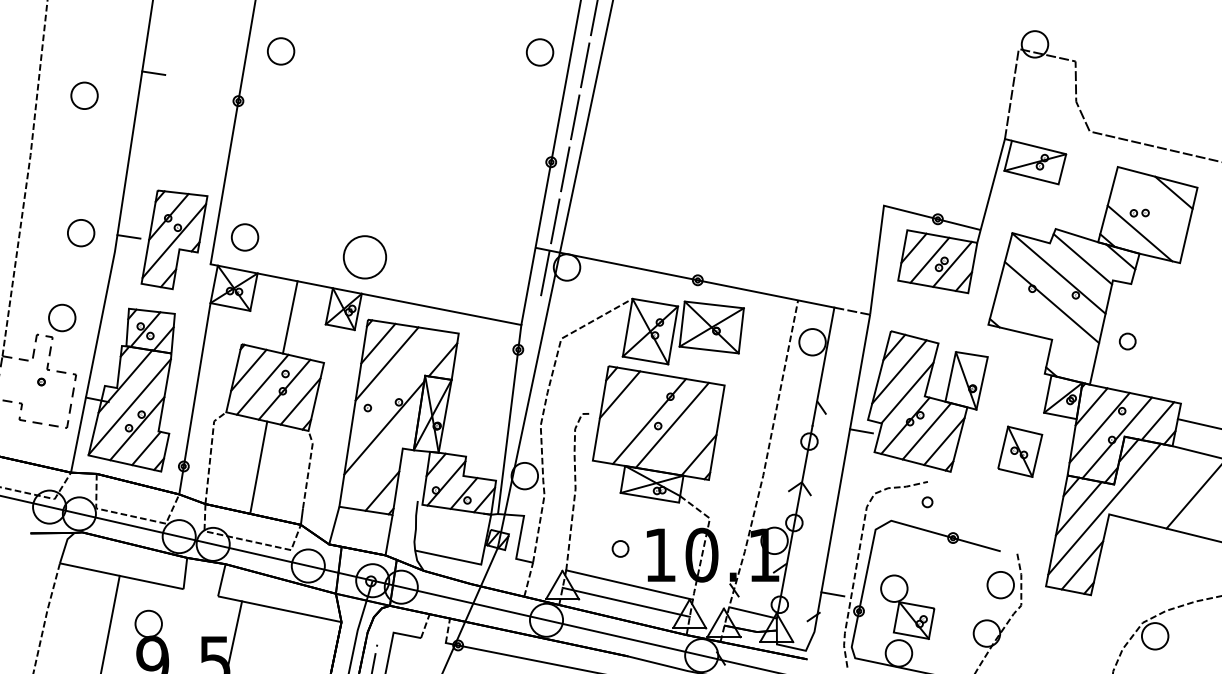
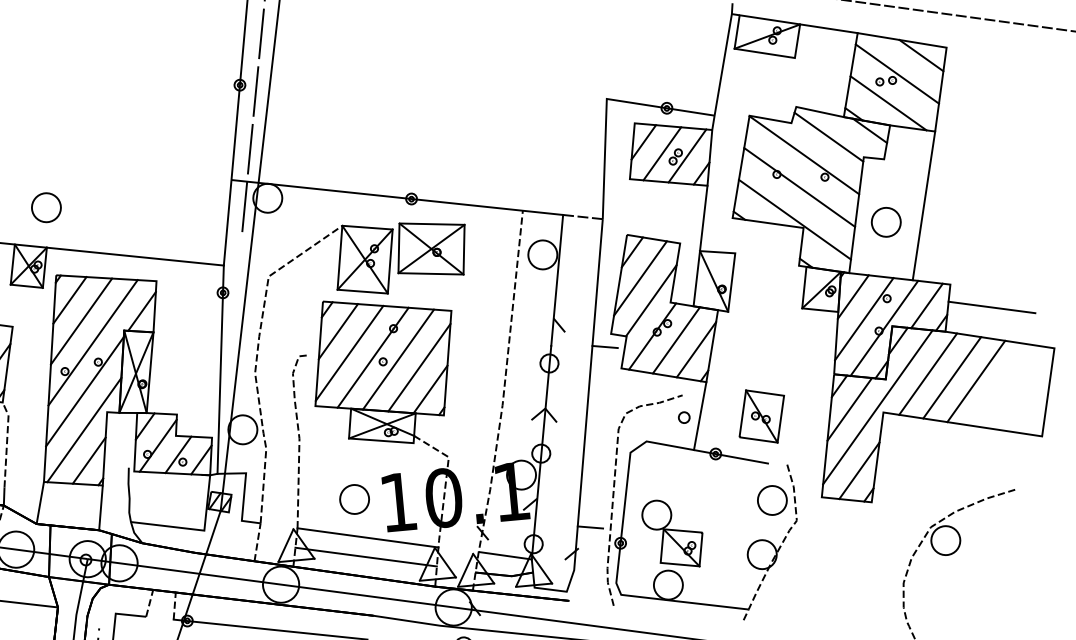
line: (1091, 160) -> (828, 28), added
line: (1150, 207) -> (897, 73), added
part: (364, 257) -> (46, 207), size x0.62
line: (961, 322) -> (703, 218), added
line: (1163, 329) -> (923, 205), added
line: (1044, 331) -> (794, 219), added
part: (1127, 341) -> (885, 222), size x1.67
line: (395, 383) -> (92, 341), added
line: (628, 415) -> (349, 353), added
line: (690, 434) -> (419, 367), added
part: (1020, 451) -> (762, 416), moved
line: (380, 462) -> (84, 429), added
line: (1152, 482) -> (927, 373), added
line: (1174, 488) -> (951, 377), added
line: (941, 501) -> (699, 415), added
part: (620, 548) -> (354, 499), size x1.67

